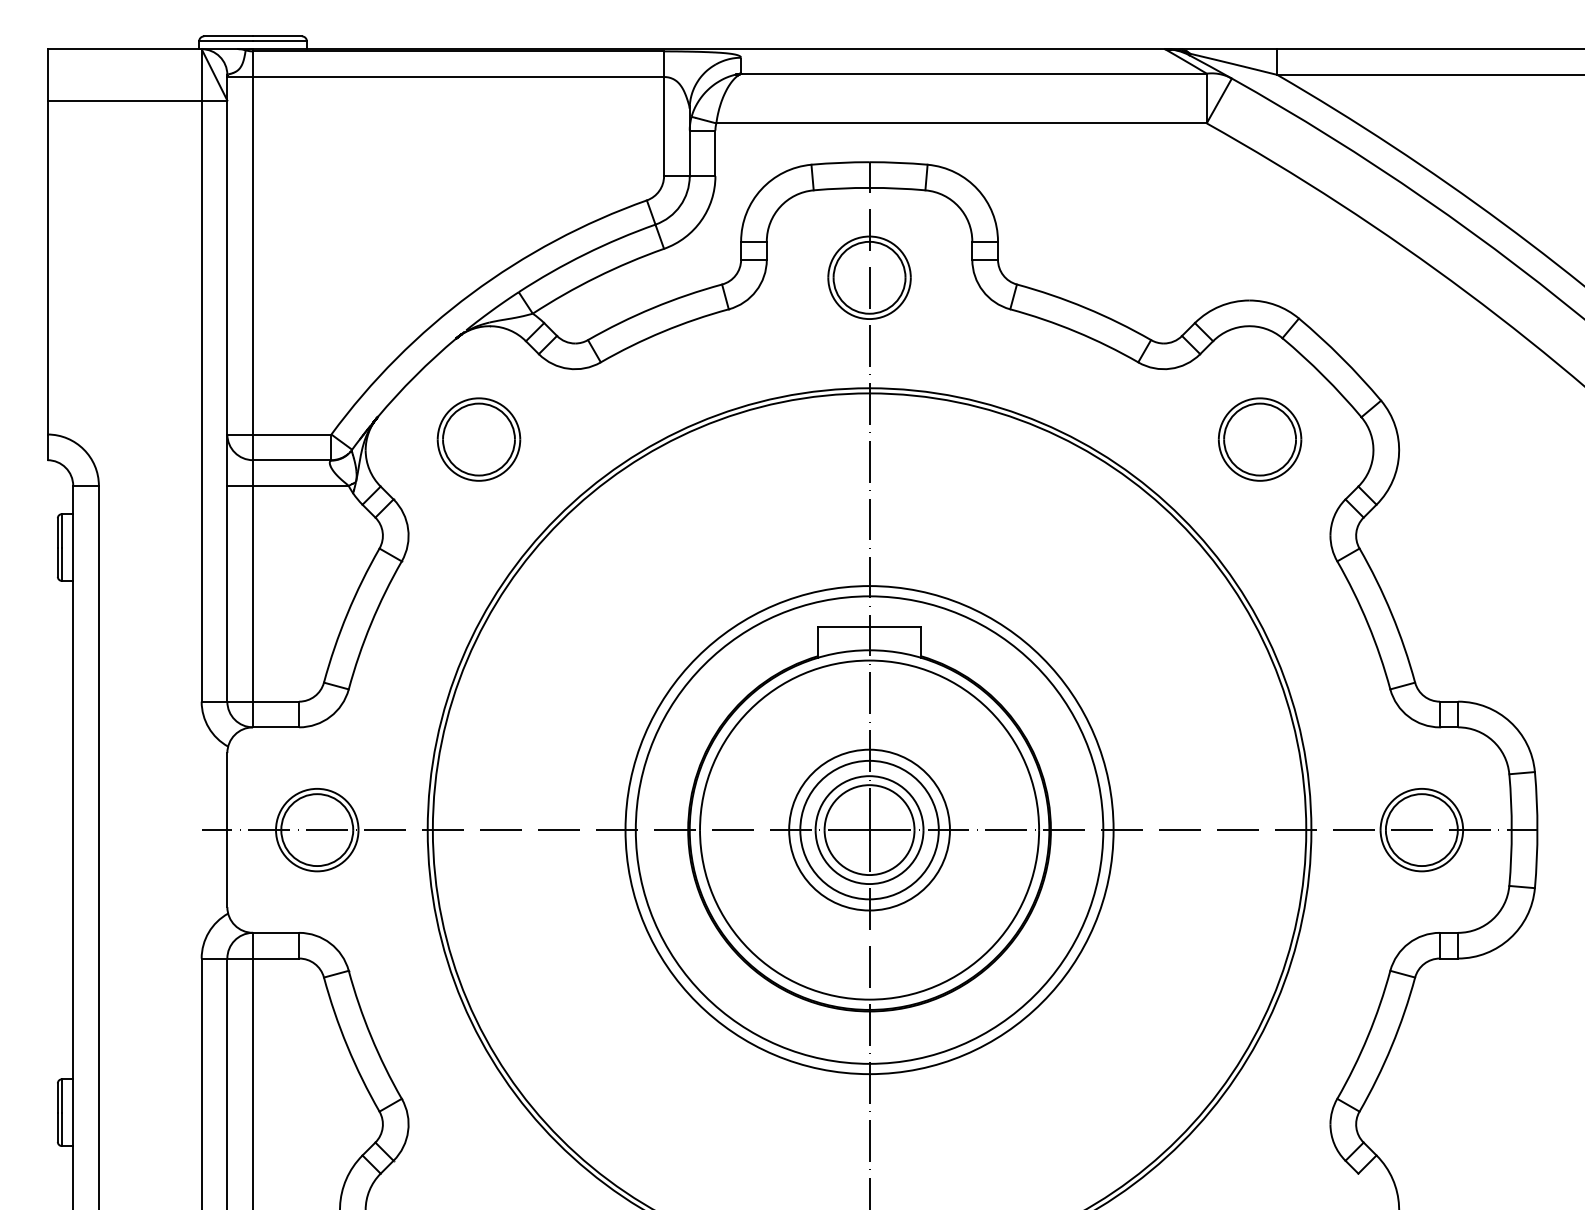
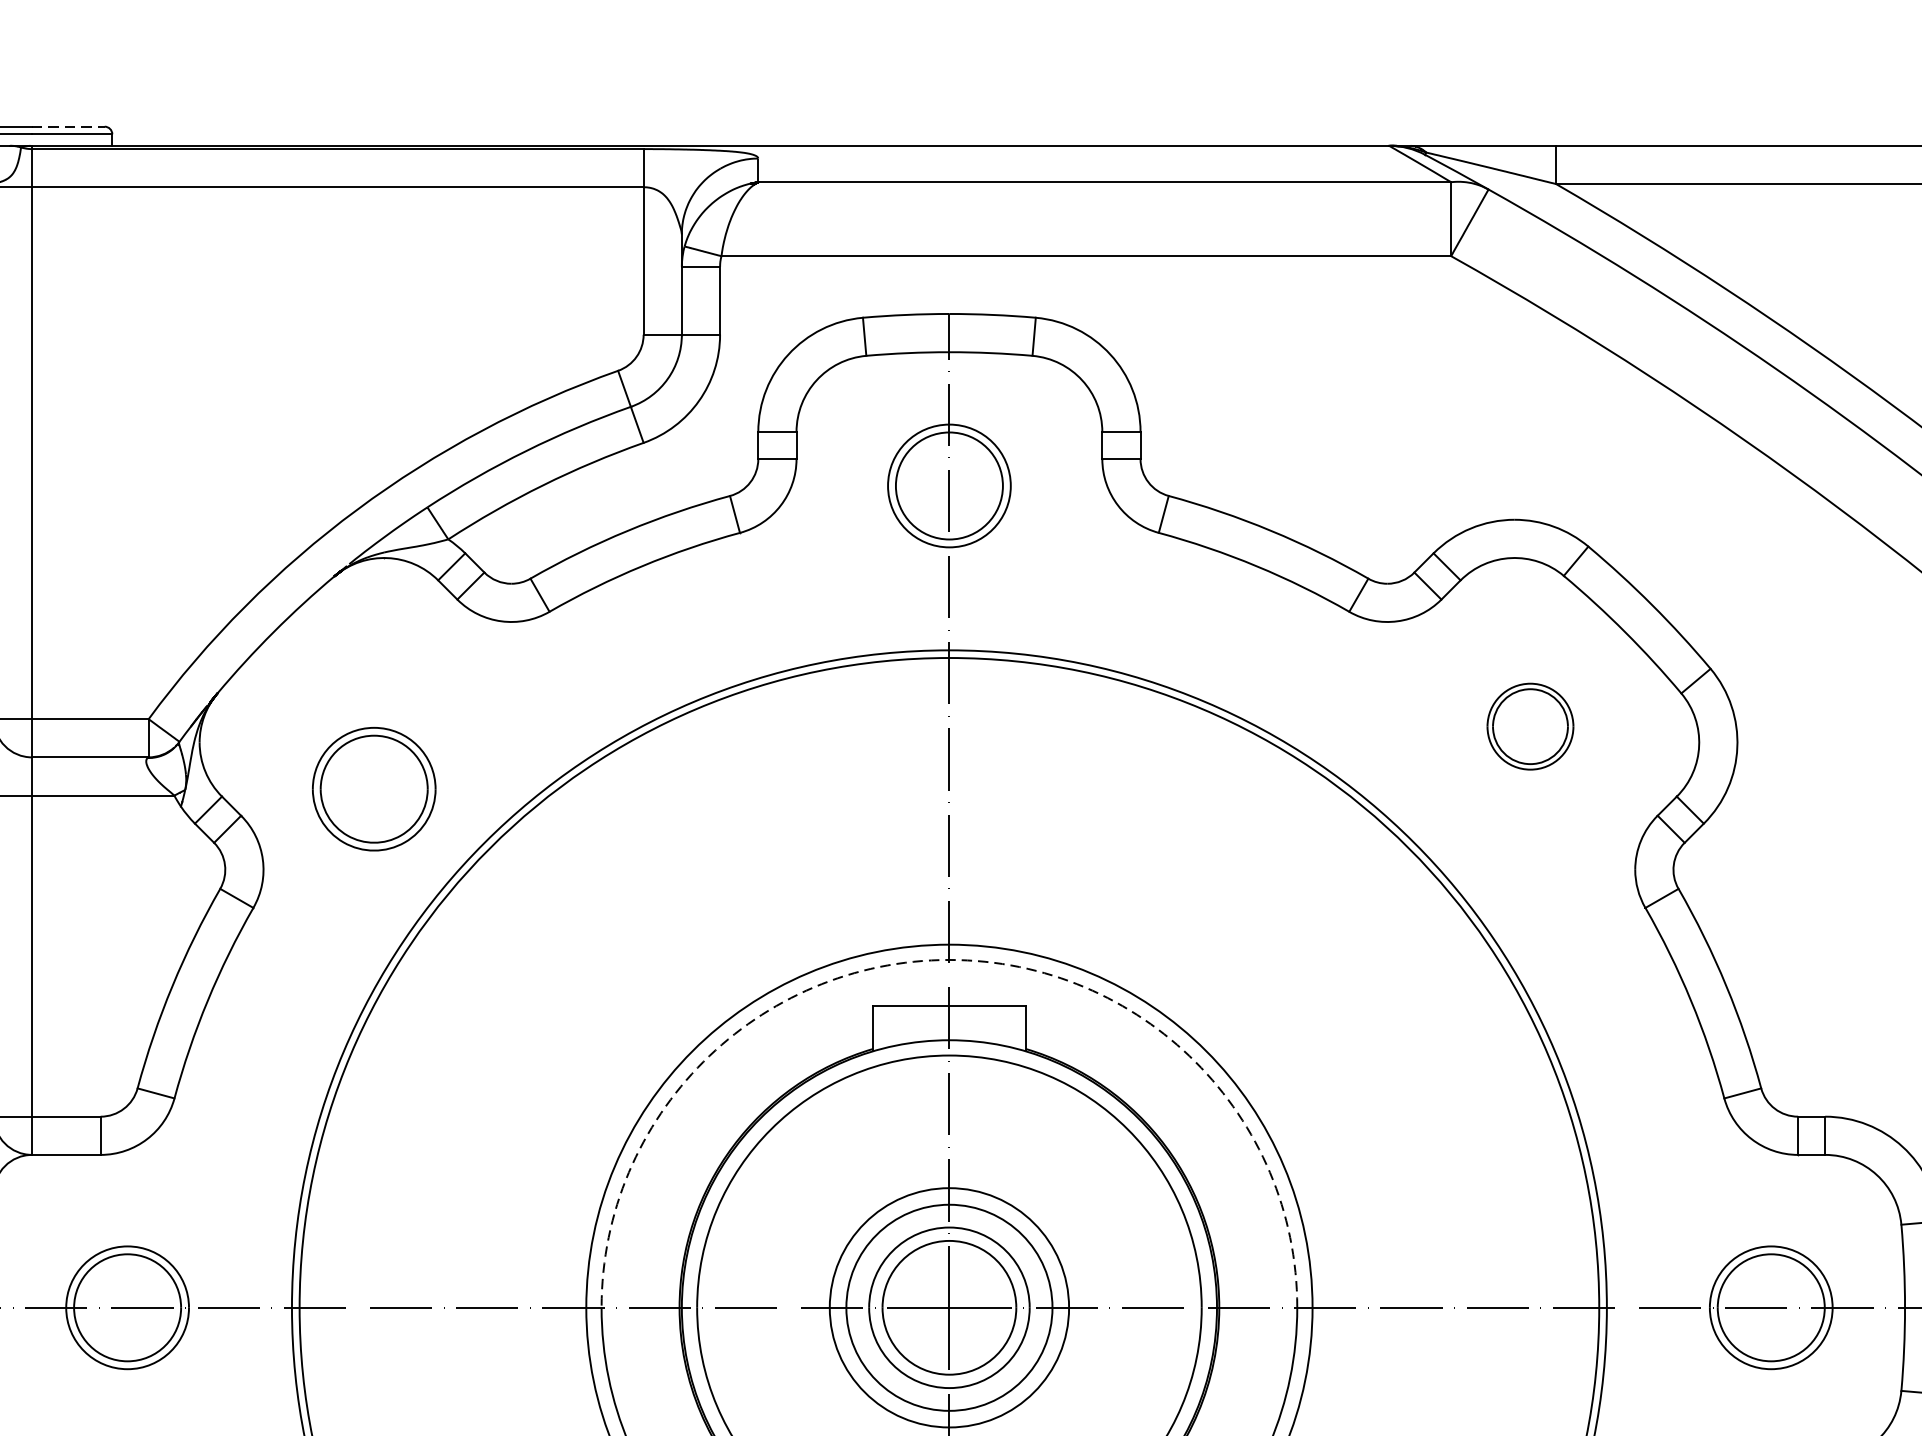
line: (277, 36) -> (68, 126), solid -> dashed
part: (478, 439) -> (373, 789), moved
part: (1259, 439) -> (1529, 726), size x0.7
arc: (869, 596) -> (949, 960), solid -> dashed

